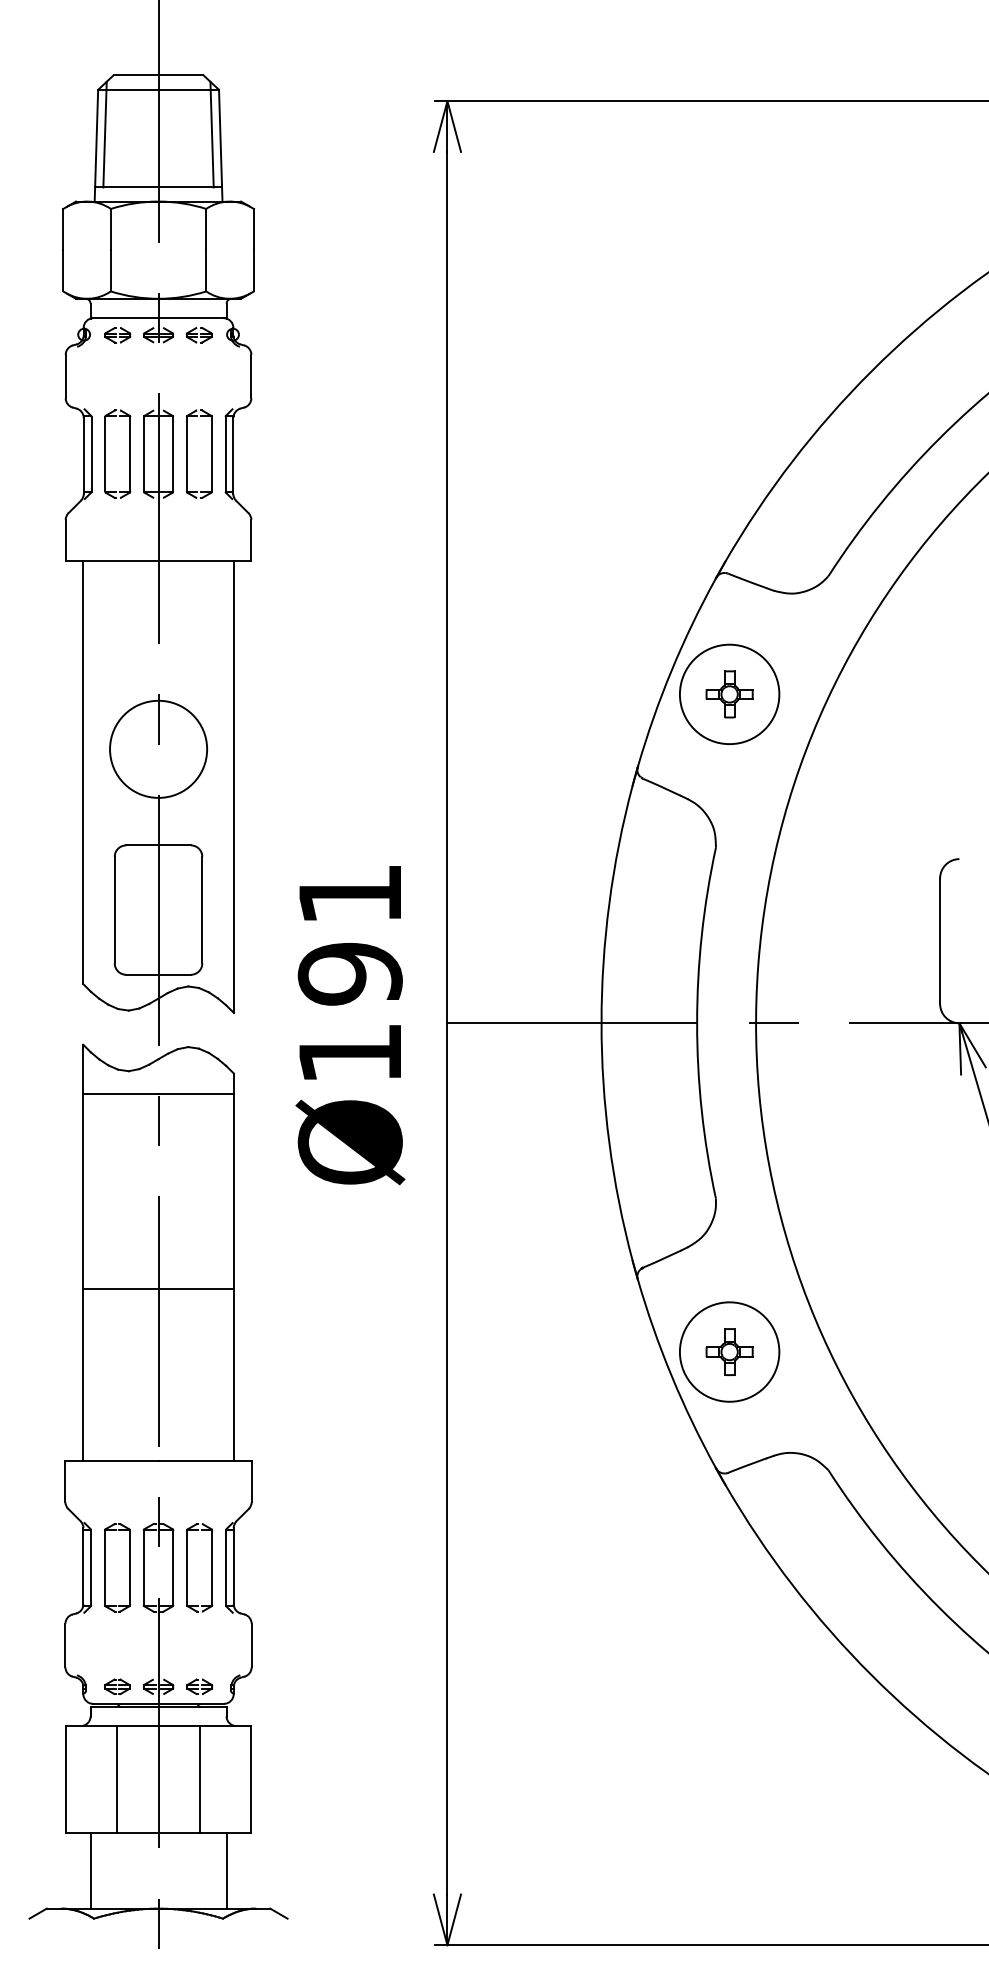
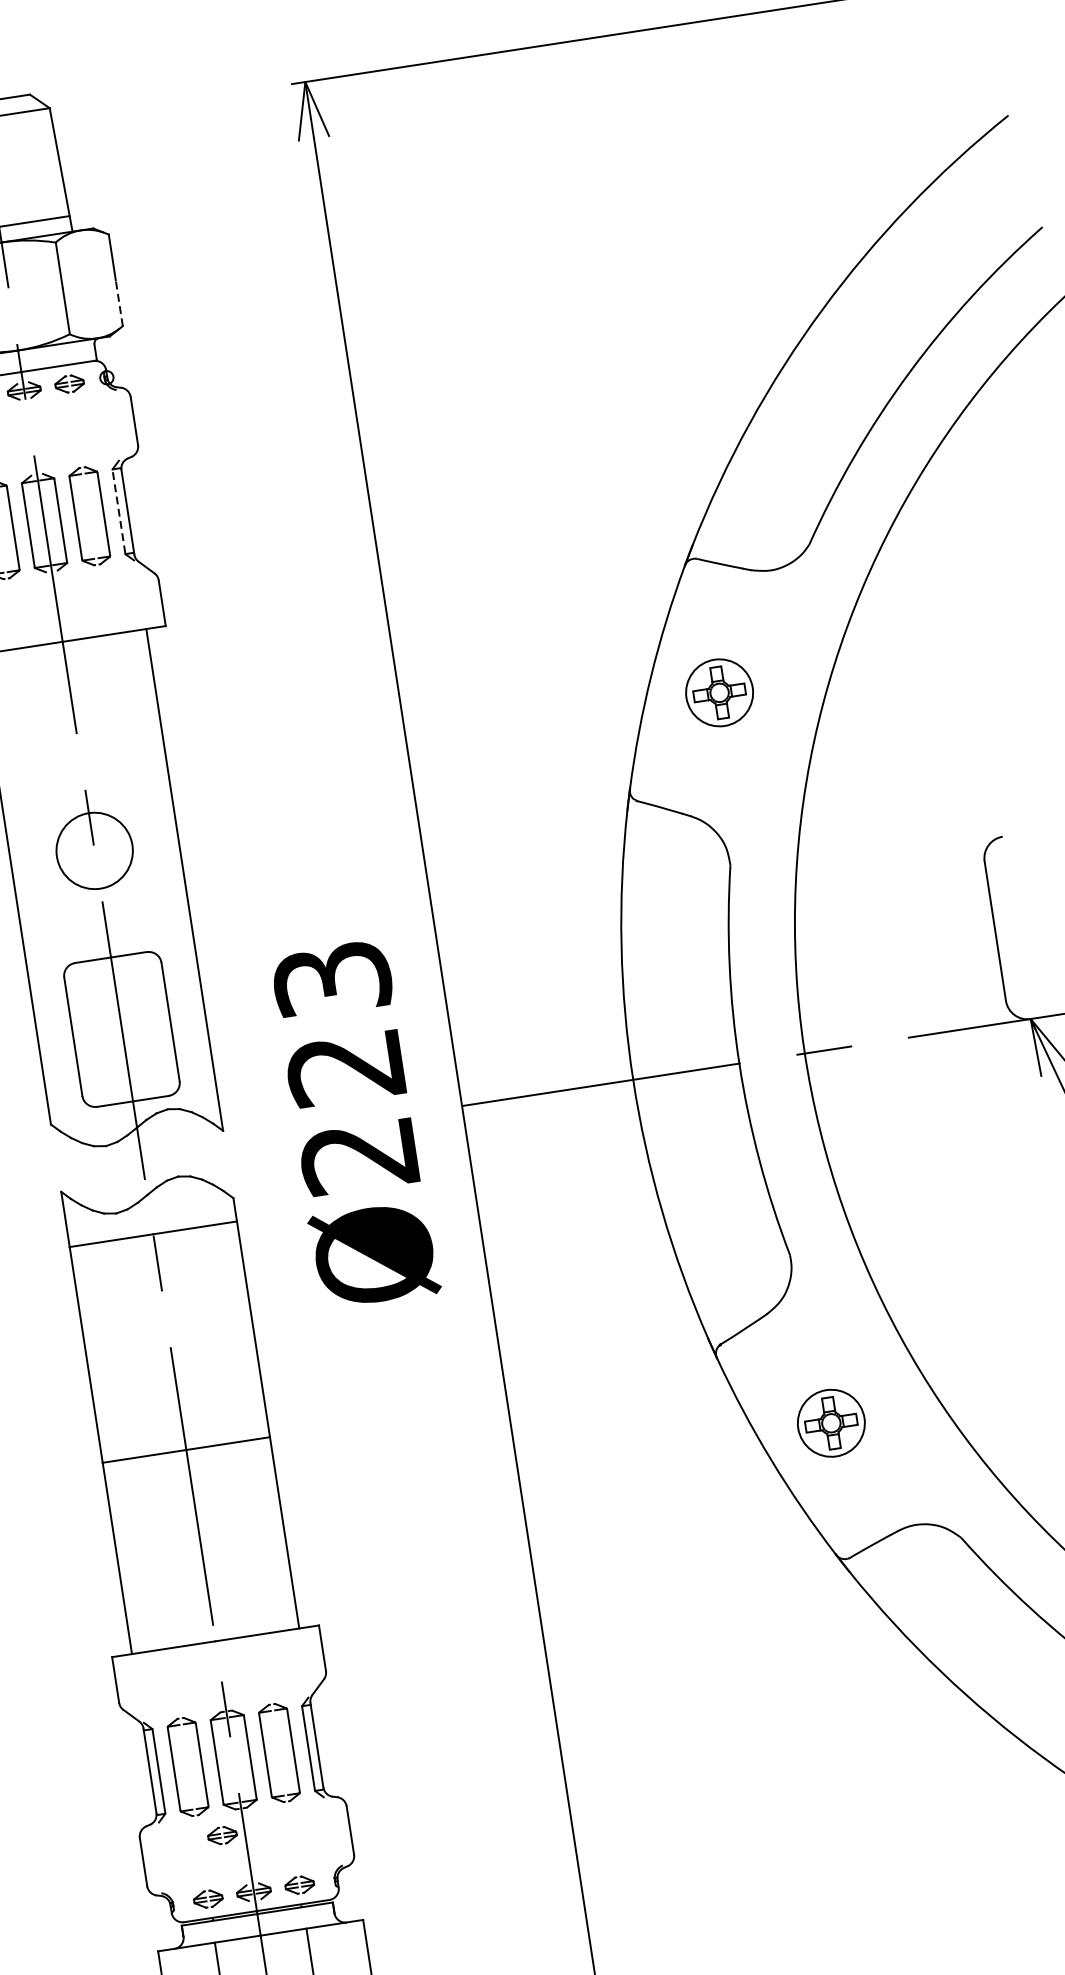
line: (211, 134) -> (48, 159), removed
line: (253, 270) -> (118, 302), solid -> dashed
line: (225, 453) -> (118, 510), solid -> dashed
circle: (729, 694) -> (719, 692), size x0.6
circle: (158, 748) -> (94, 849), size x0.7
text: (349, 974) -> (344, 1068), Ø191 -> Ø223
circle: (729, 1351) -> (831, 1422), size x0.6
part: (138, 1632) -> (222, 1835), added

